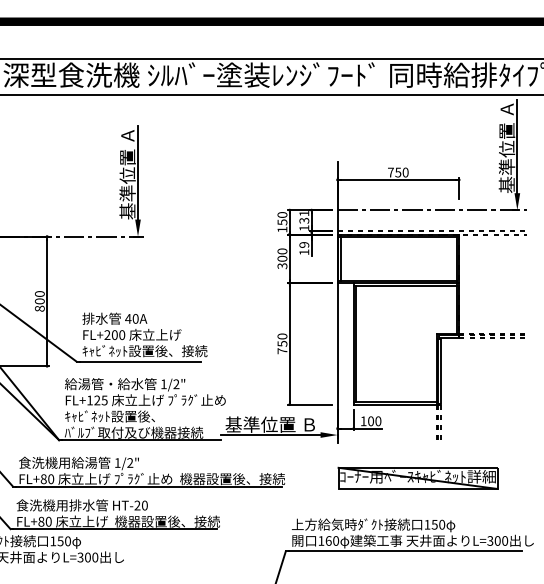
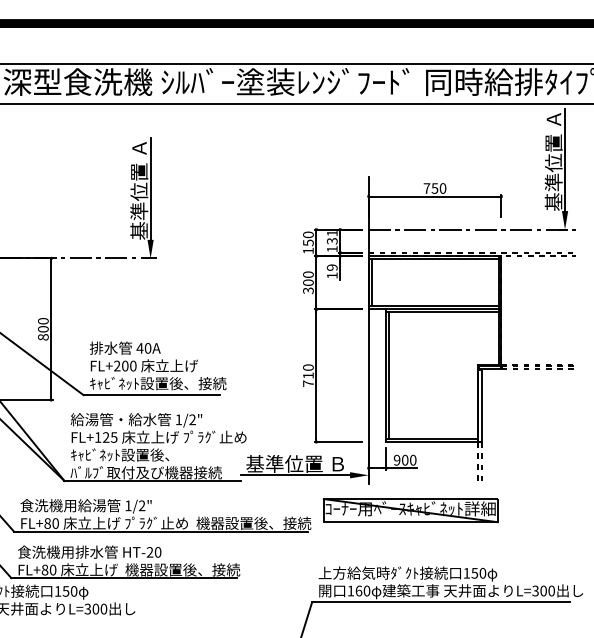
text: (282, 343) -> (308, 375), 750 -> 710
text: (363, 421) -> (396, 460), 100 -> 900
part: (417, 477) -> (410, 509), moved

